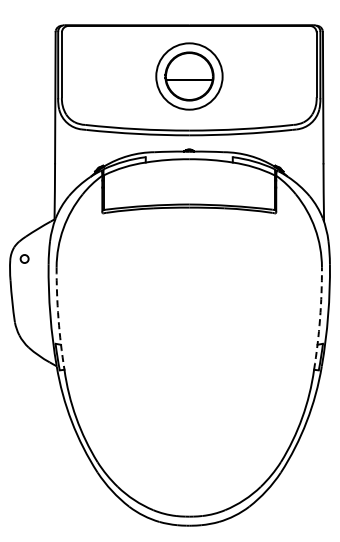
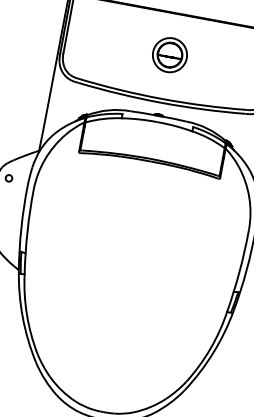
part: (188, 76) -> (169, 54), size x0.62
arc: (58, 318) -> (27, 231), dashed -> solid
arc: (320, 318) -> (240, 271), dashed -> solid

